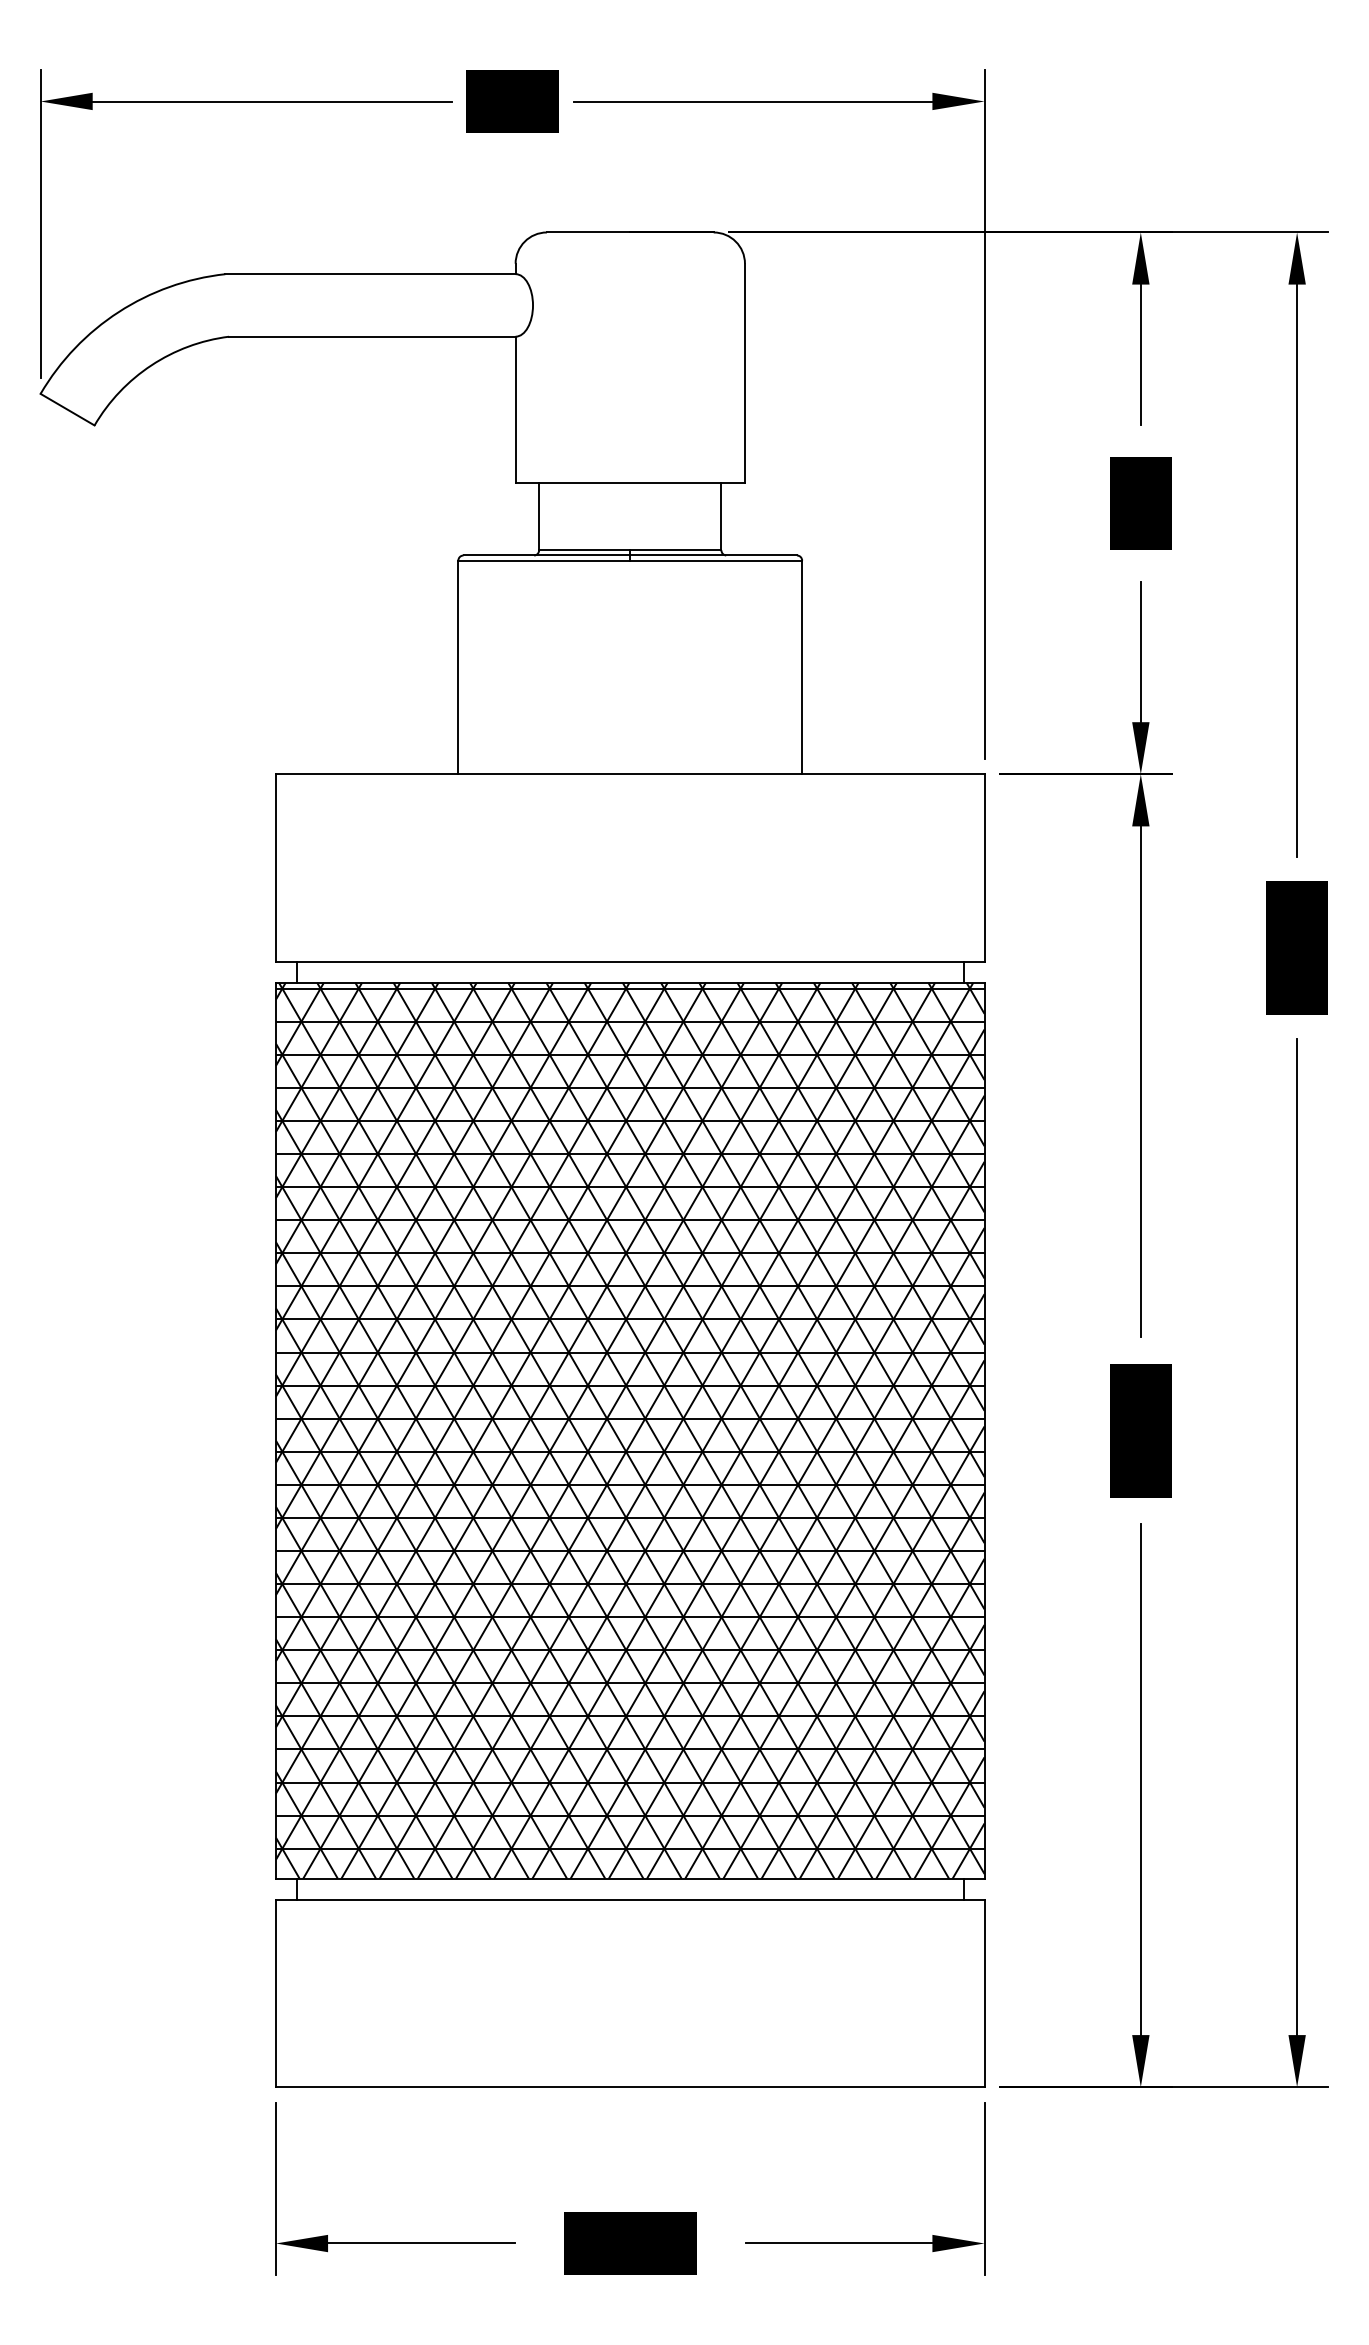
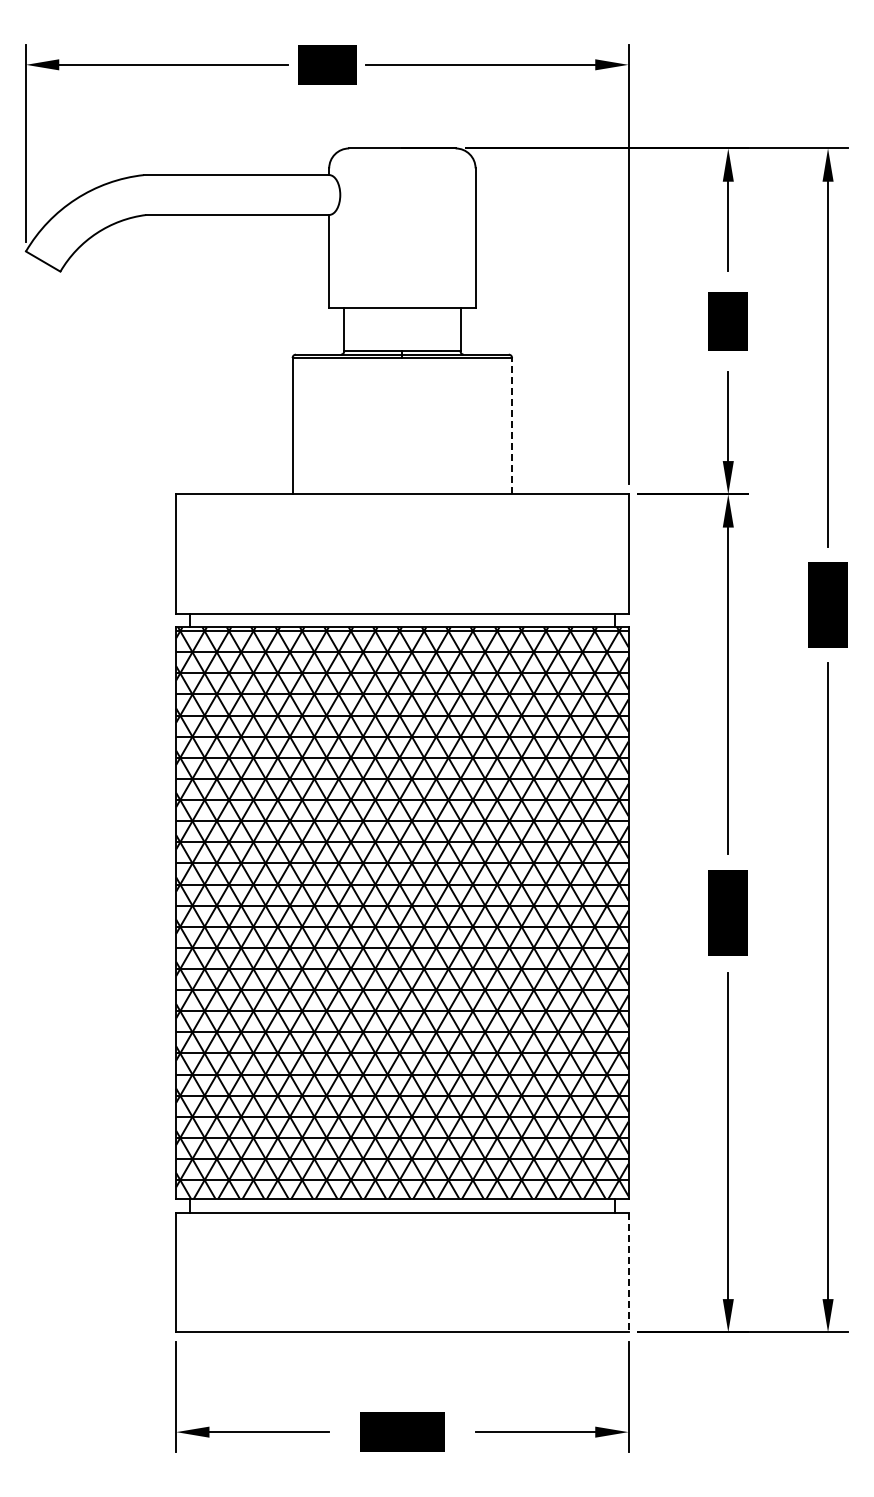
line: (802, 666) -> (512, 425), solid -> dashed
line: (984, 1993) -> (628, 1272), solid -> dashed

